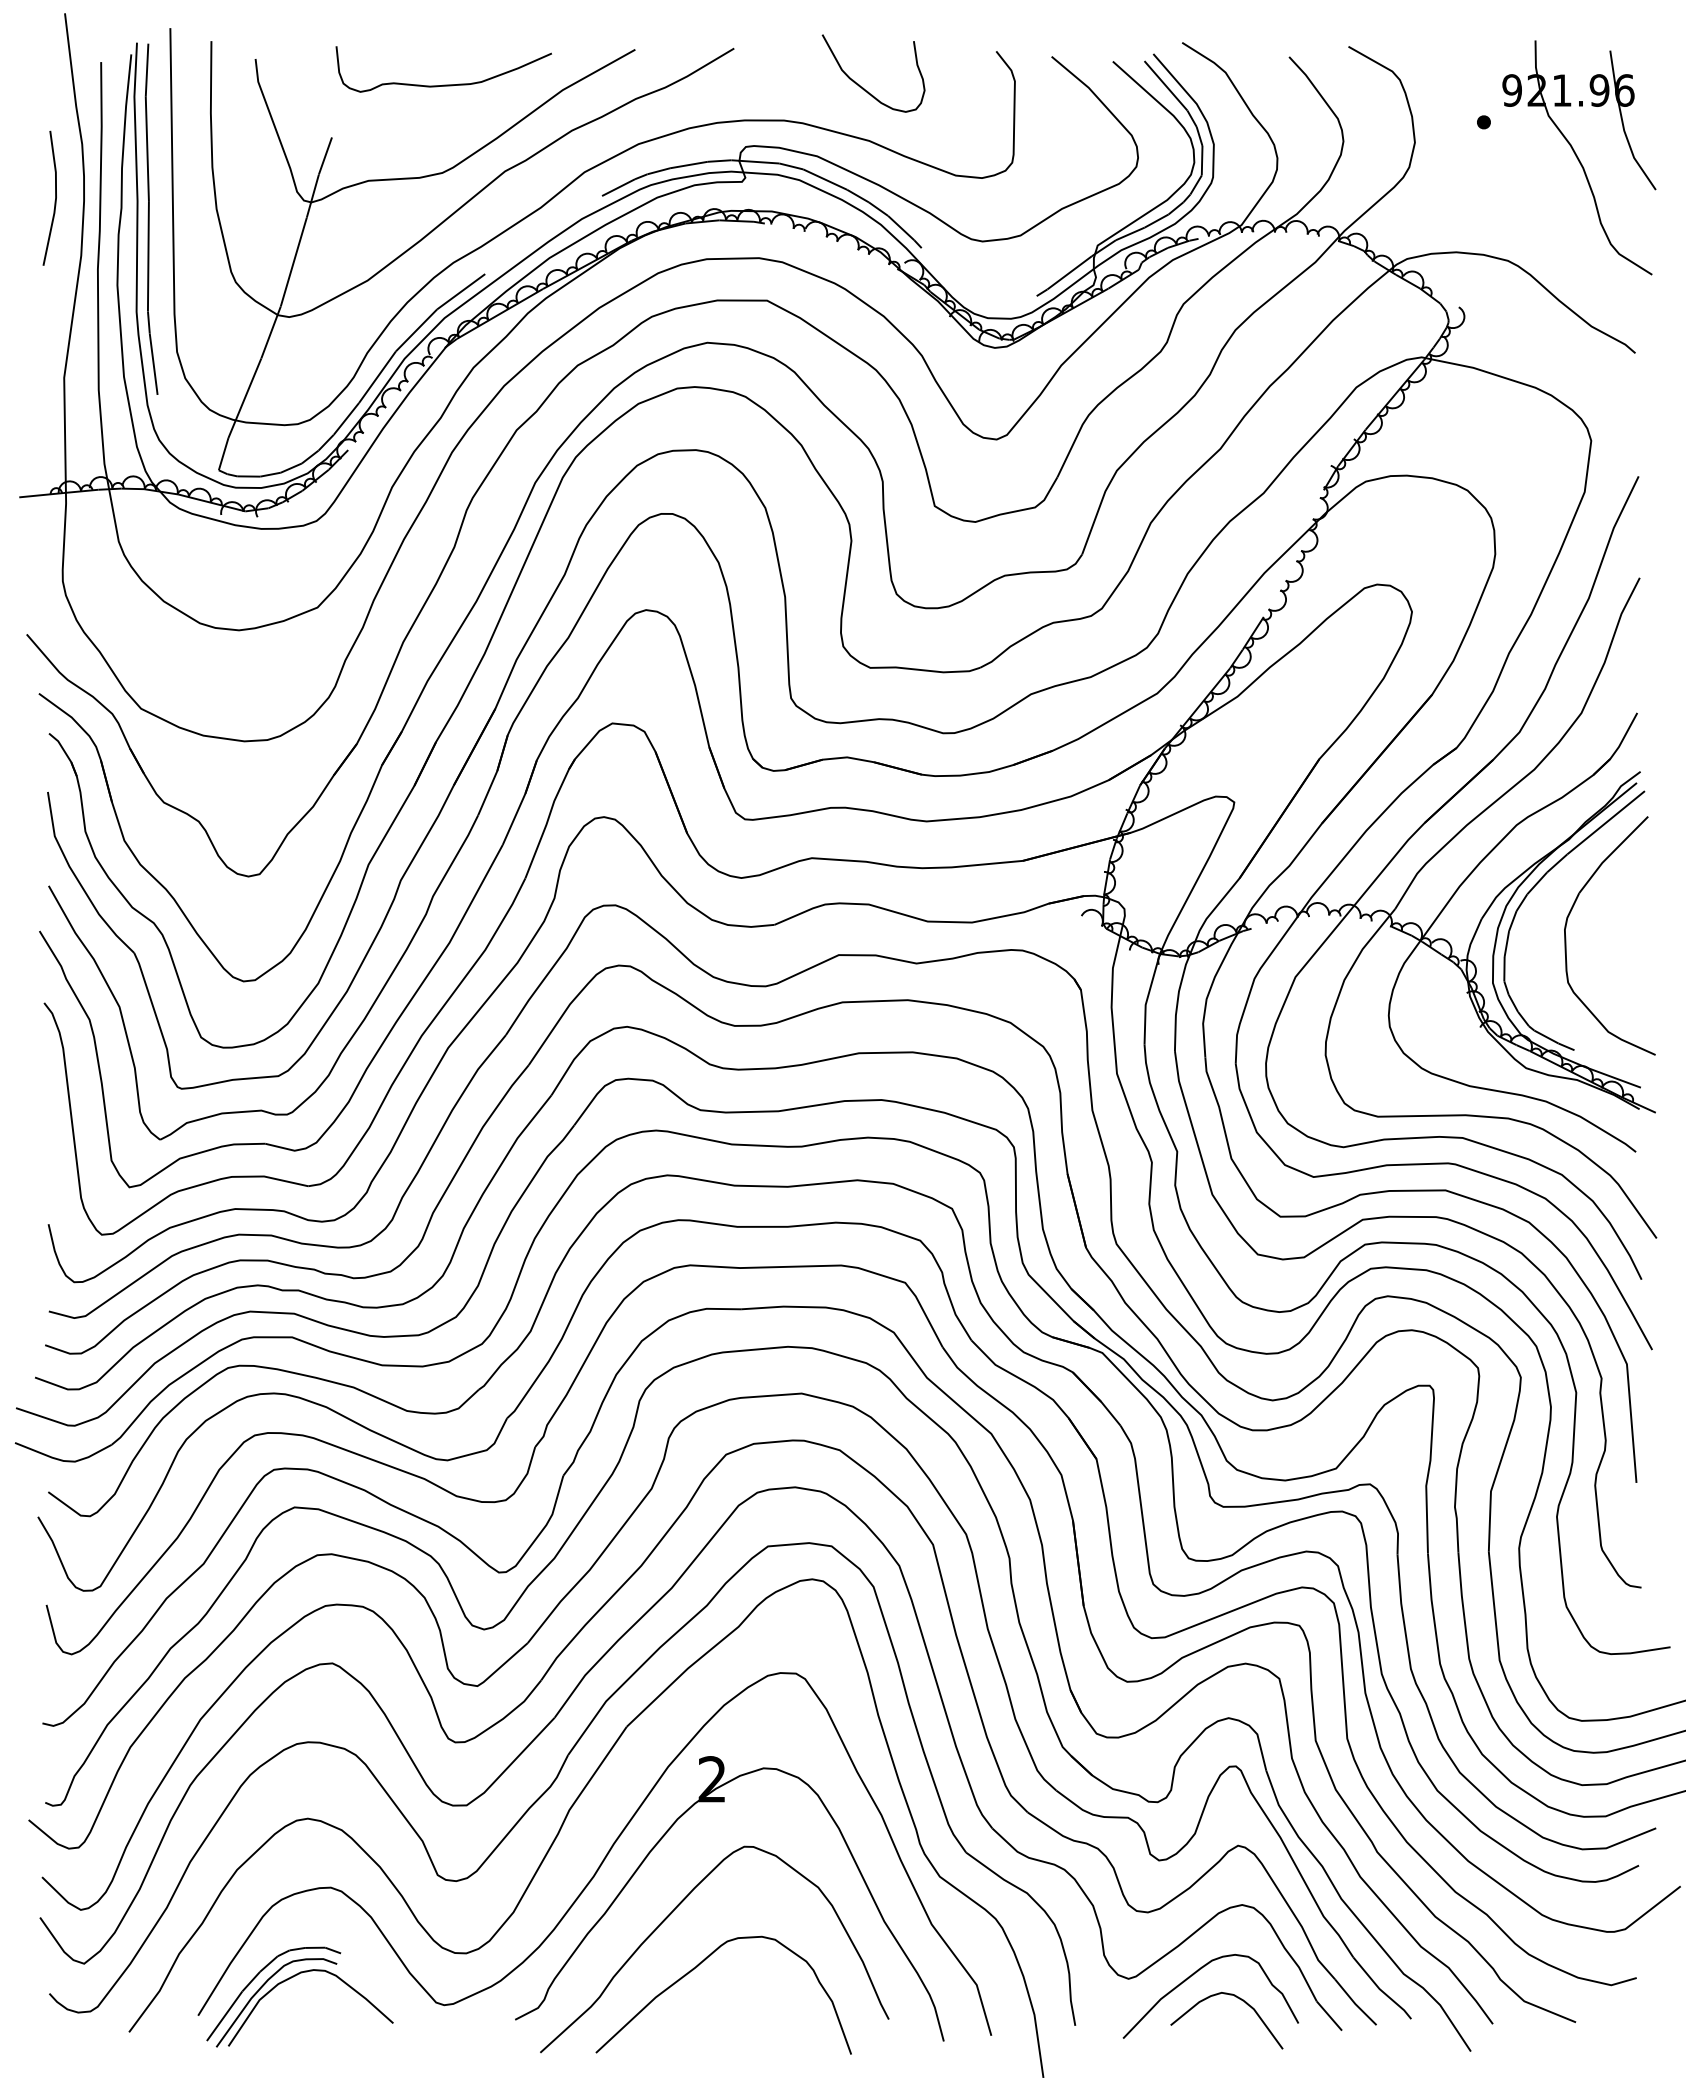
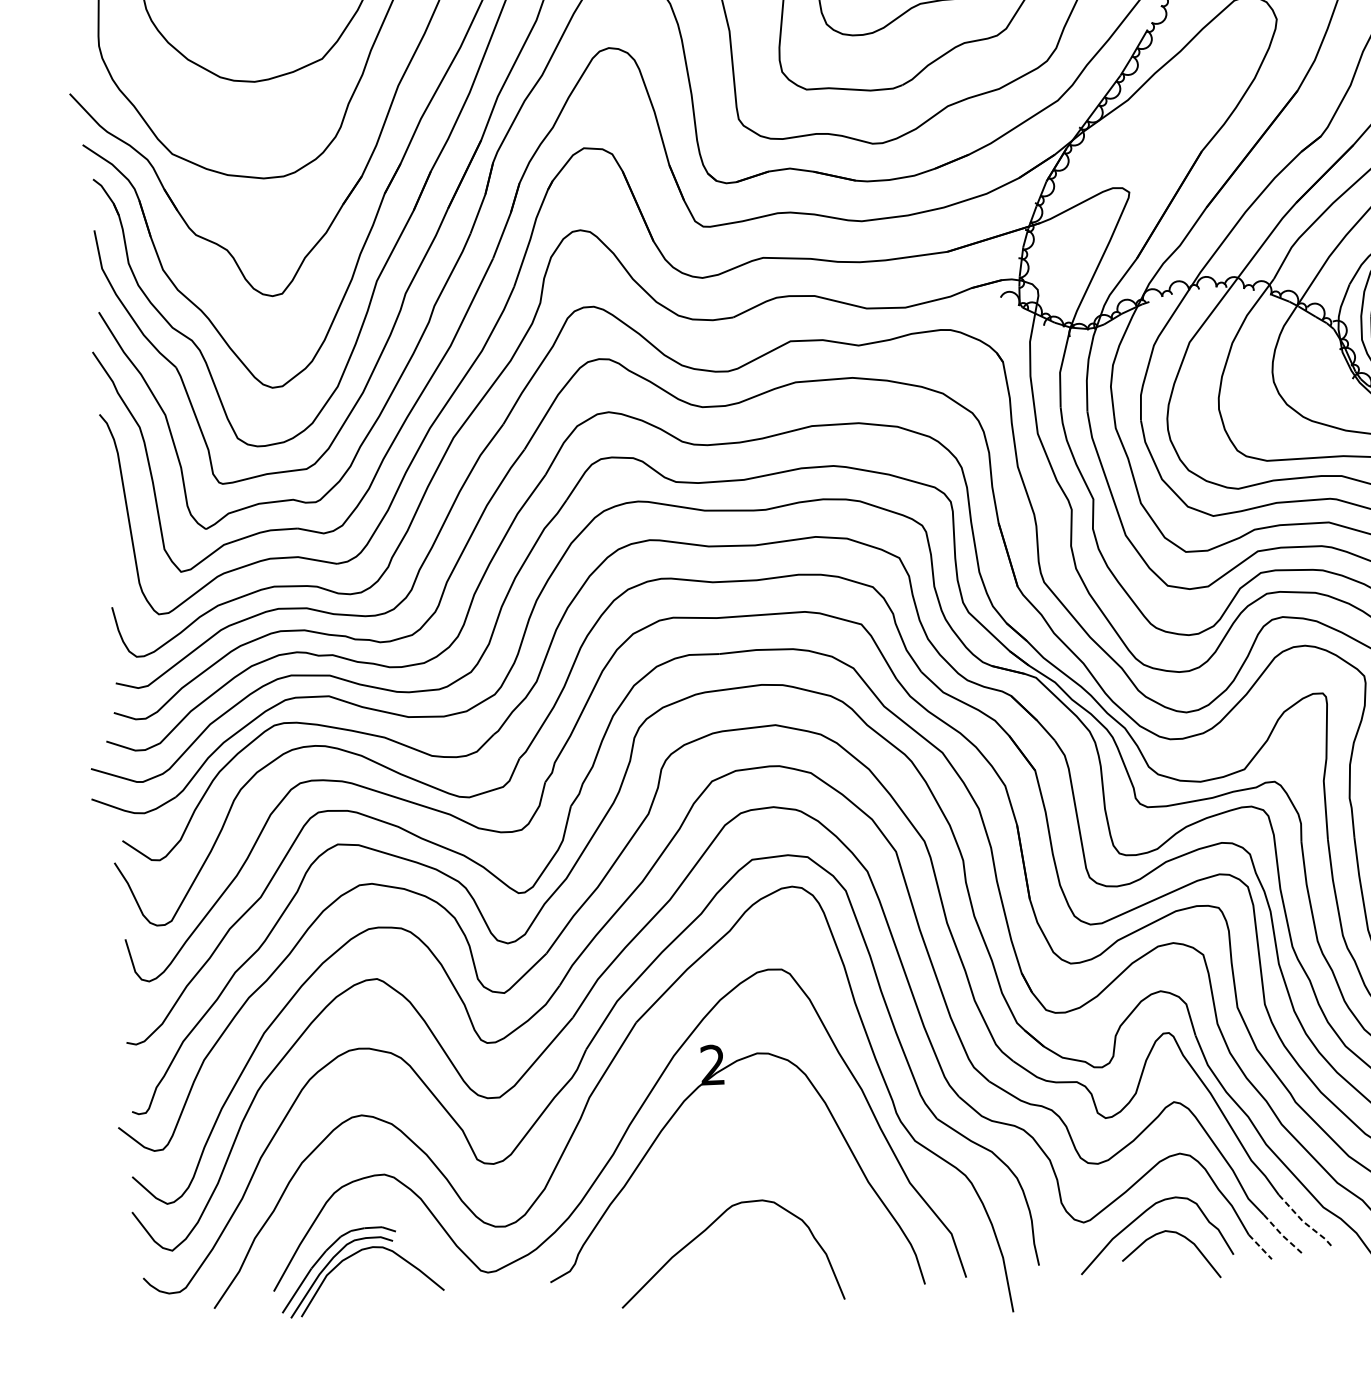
curve: (672, 1913) -> (683, 1183), removed
line: (1381, 1990) -> (1304, 1222), solid -> dashed
line: (1355, 2004) -> (1282, 1235), solid -> dashed
line: (1329, 2016) -> (1260, 1247), solid -> dashed

